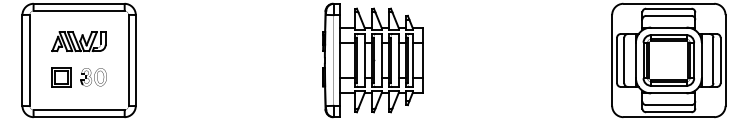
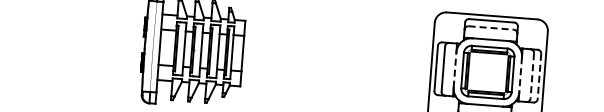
line: (668, 15) -> (490, 27), solid -> dashed
line: (635, 60) -> (454, 69), solid -> dashed
line: (701, 60) -> (520, 74), solid -> dashed
line: (713, 60) -> (532, 75), solid -> dashed
line: (720, 60) -> (539, 76), solid -> dashed

